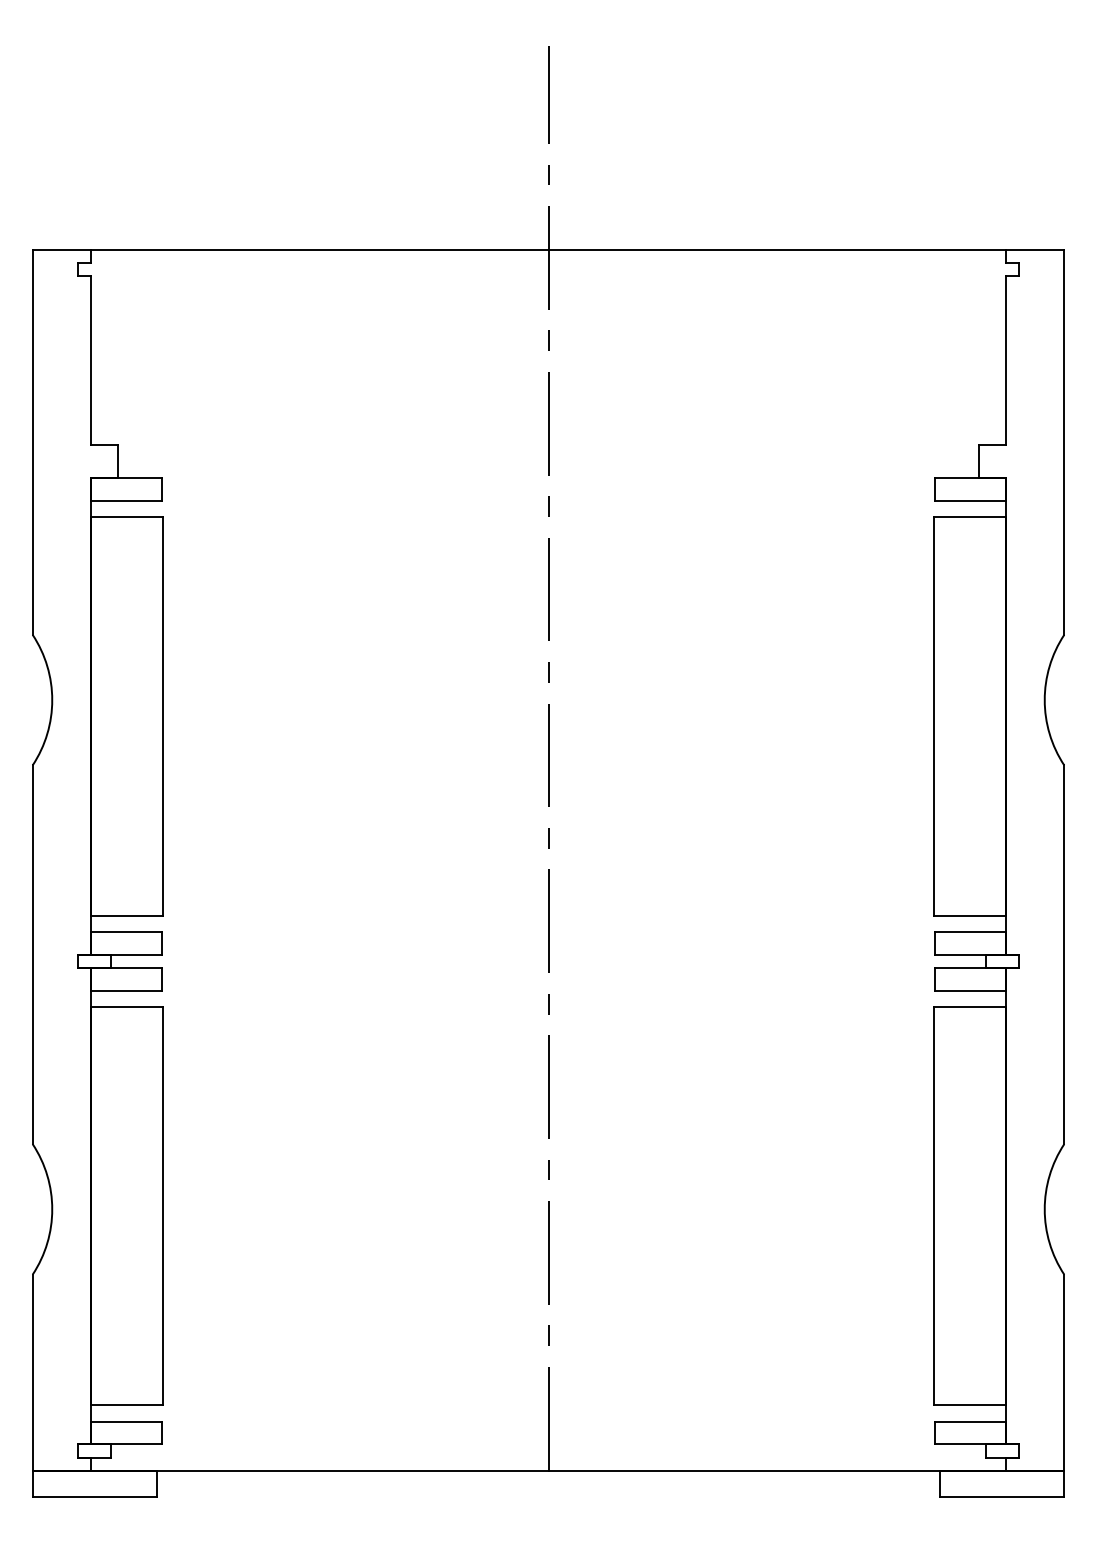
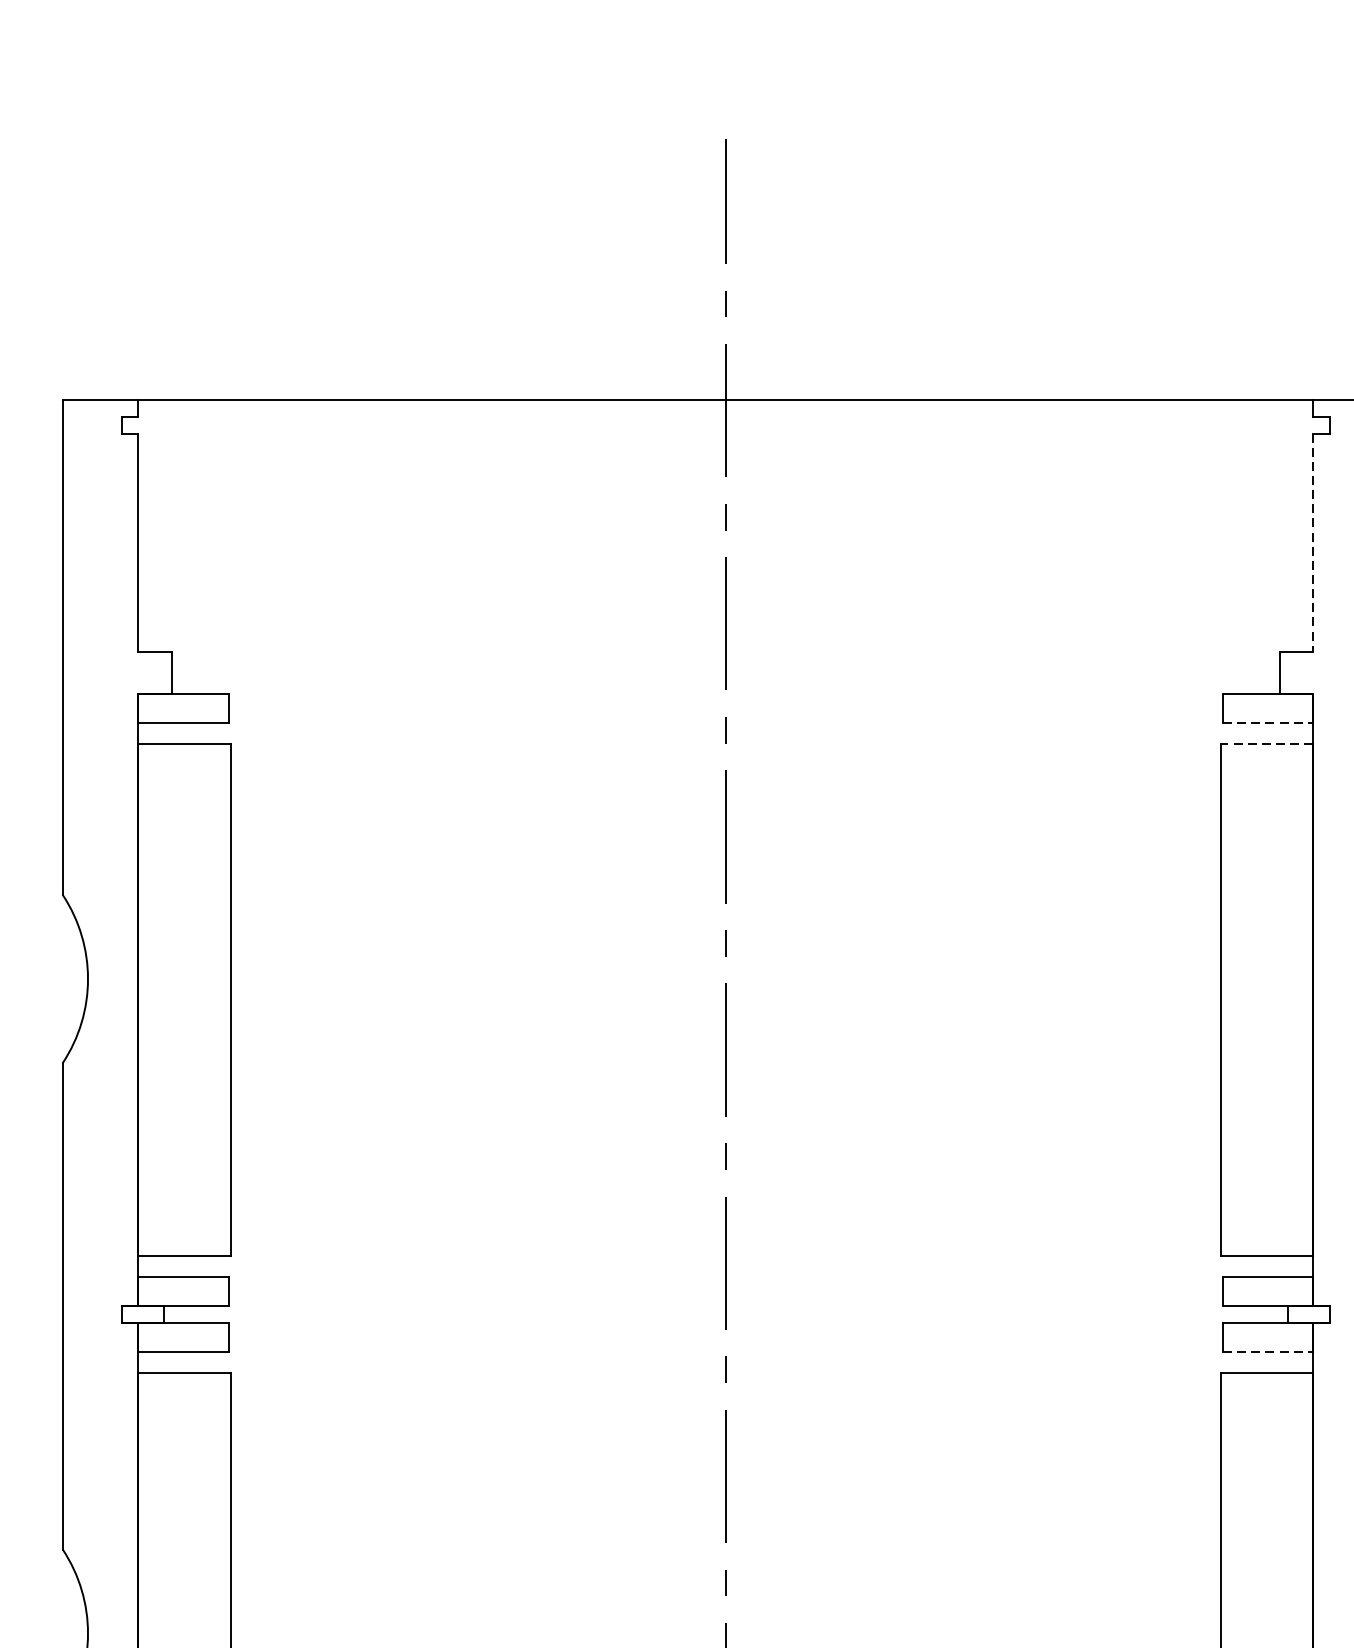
line: (1005, 360) -> (1313, 542), solid -> dashed
line: (970, 500) -> (1268, 722), solid -> dashed
line: (969, 517) -> (1266, 744), solid -> dashed
line: (970, 990) -> (1268, 1352), solid -> dashed

